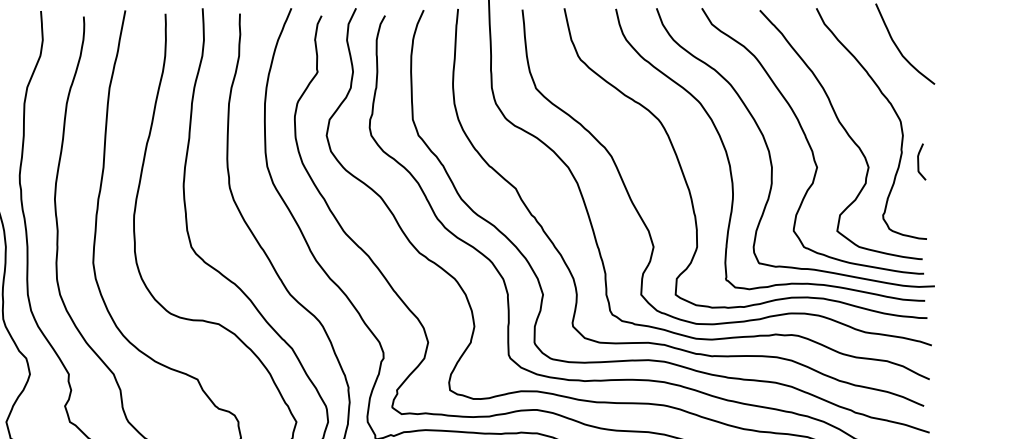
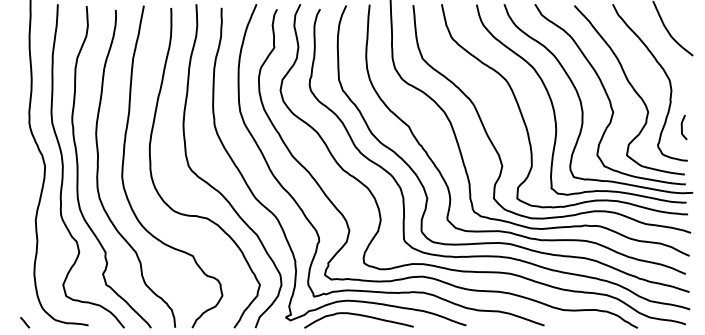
curve: (919, 161) -> (682, 127), moved

